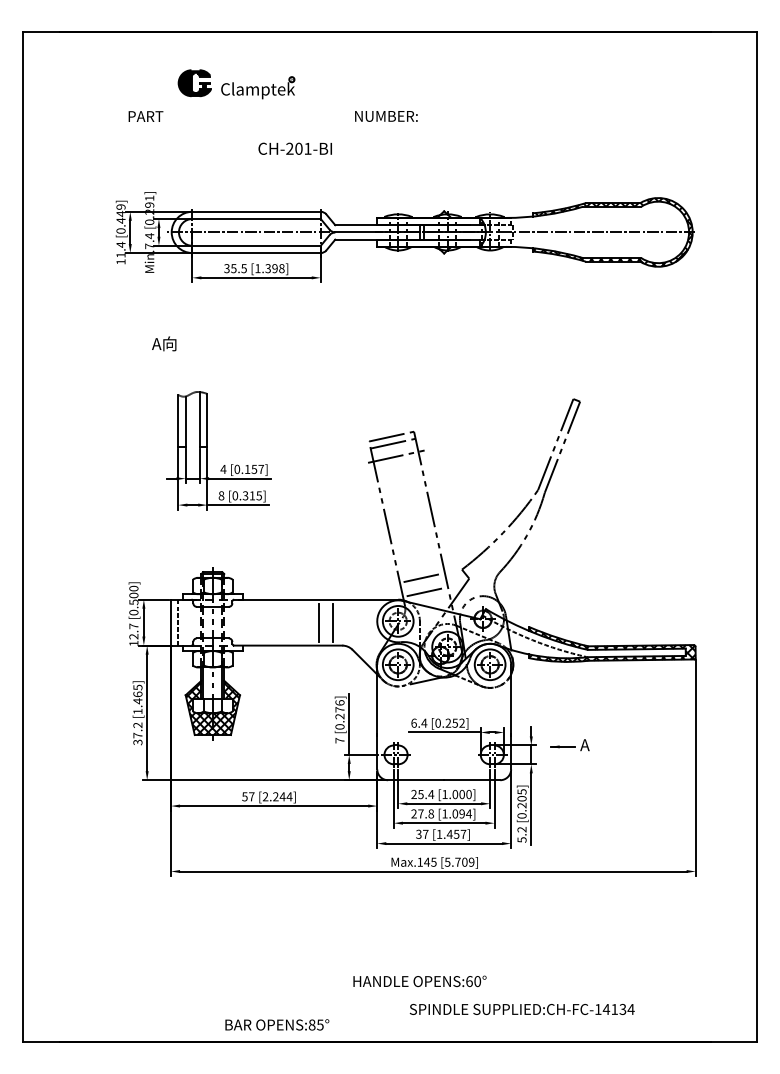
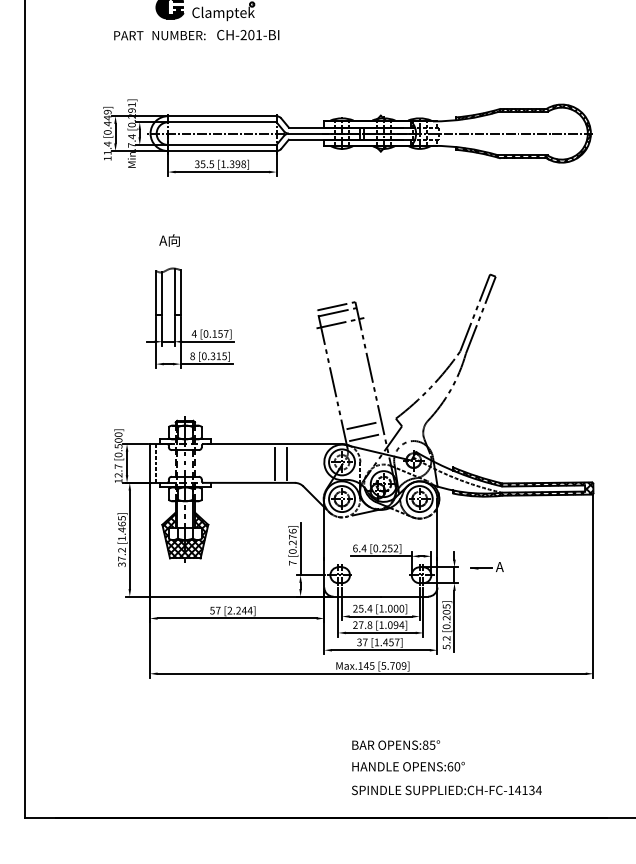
text: (386, 116) -> (179, 35), moved
text: (294, 148) -> (247, 34), moved
text: (164, 343) -> (169, 240), moved
text: (419, 981) -> (408, 766), moved
text: (277, 1024) -> (396, 744), moved

